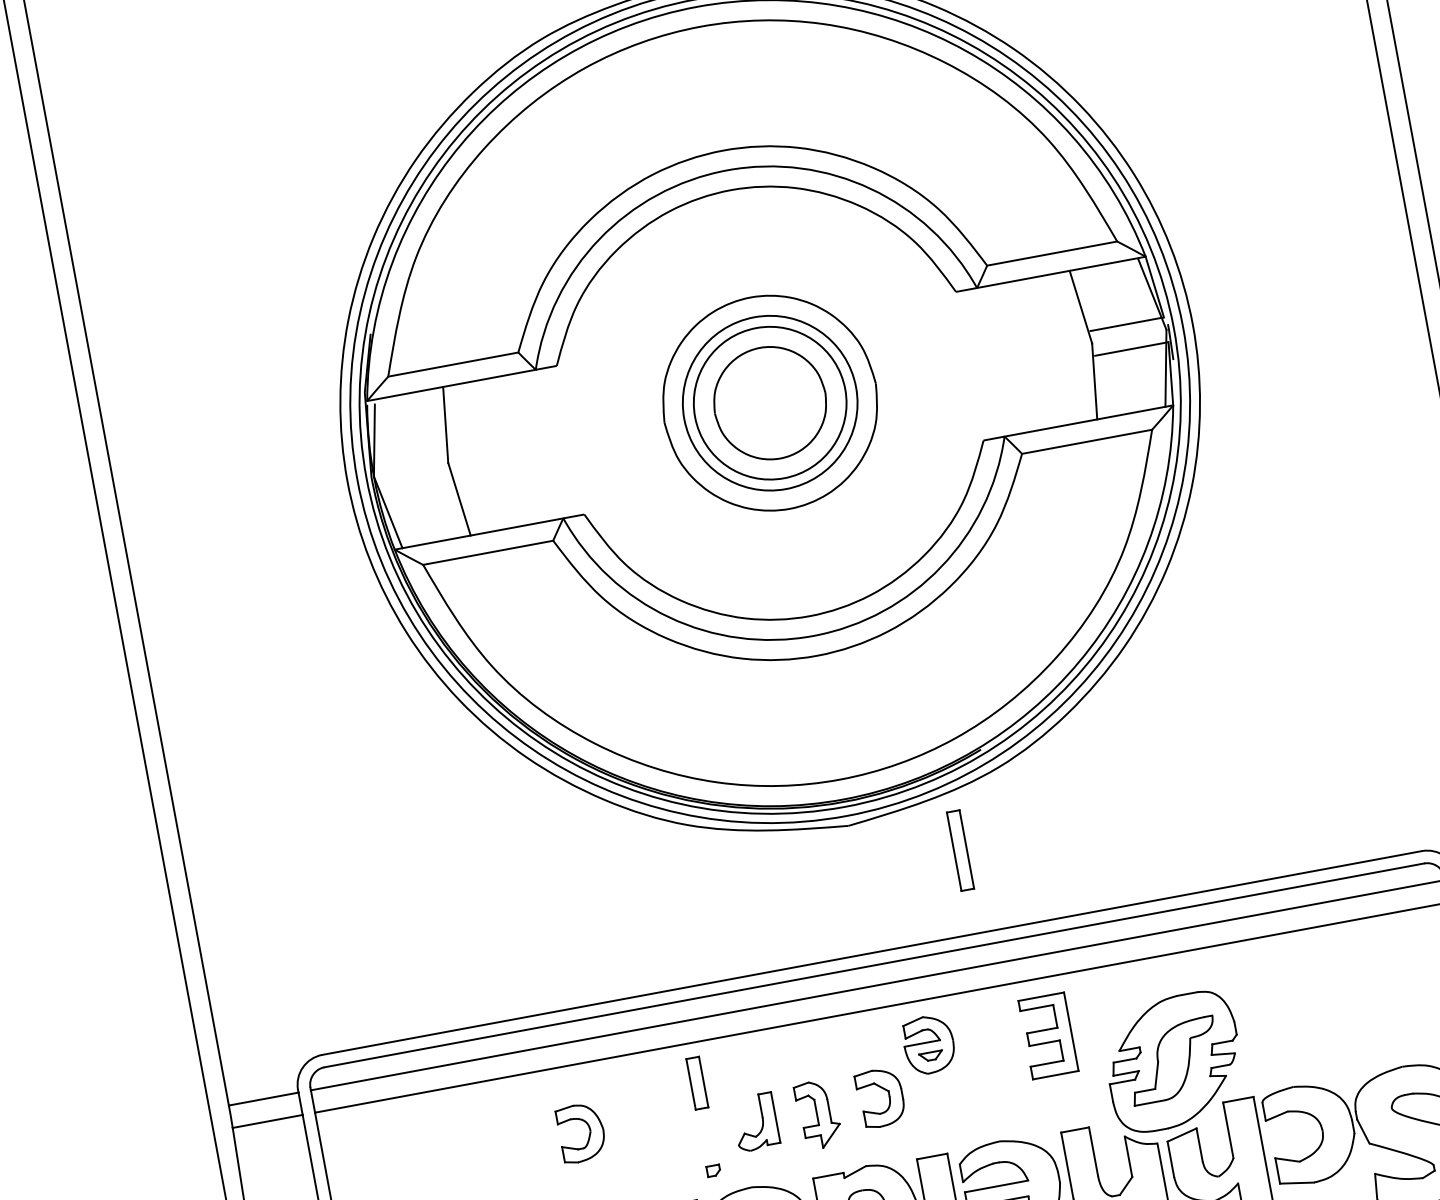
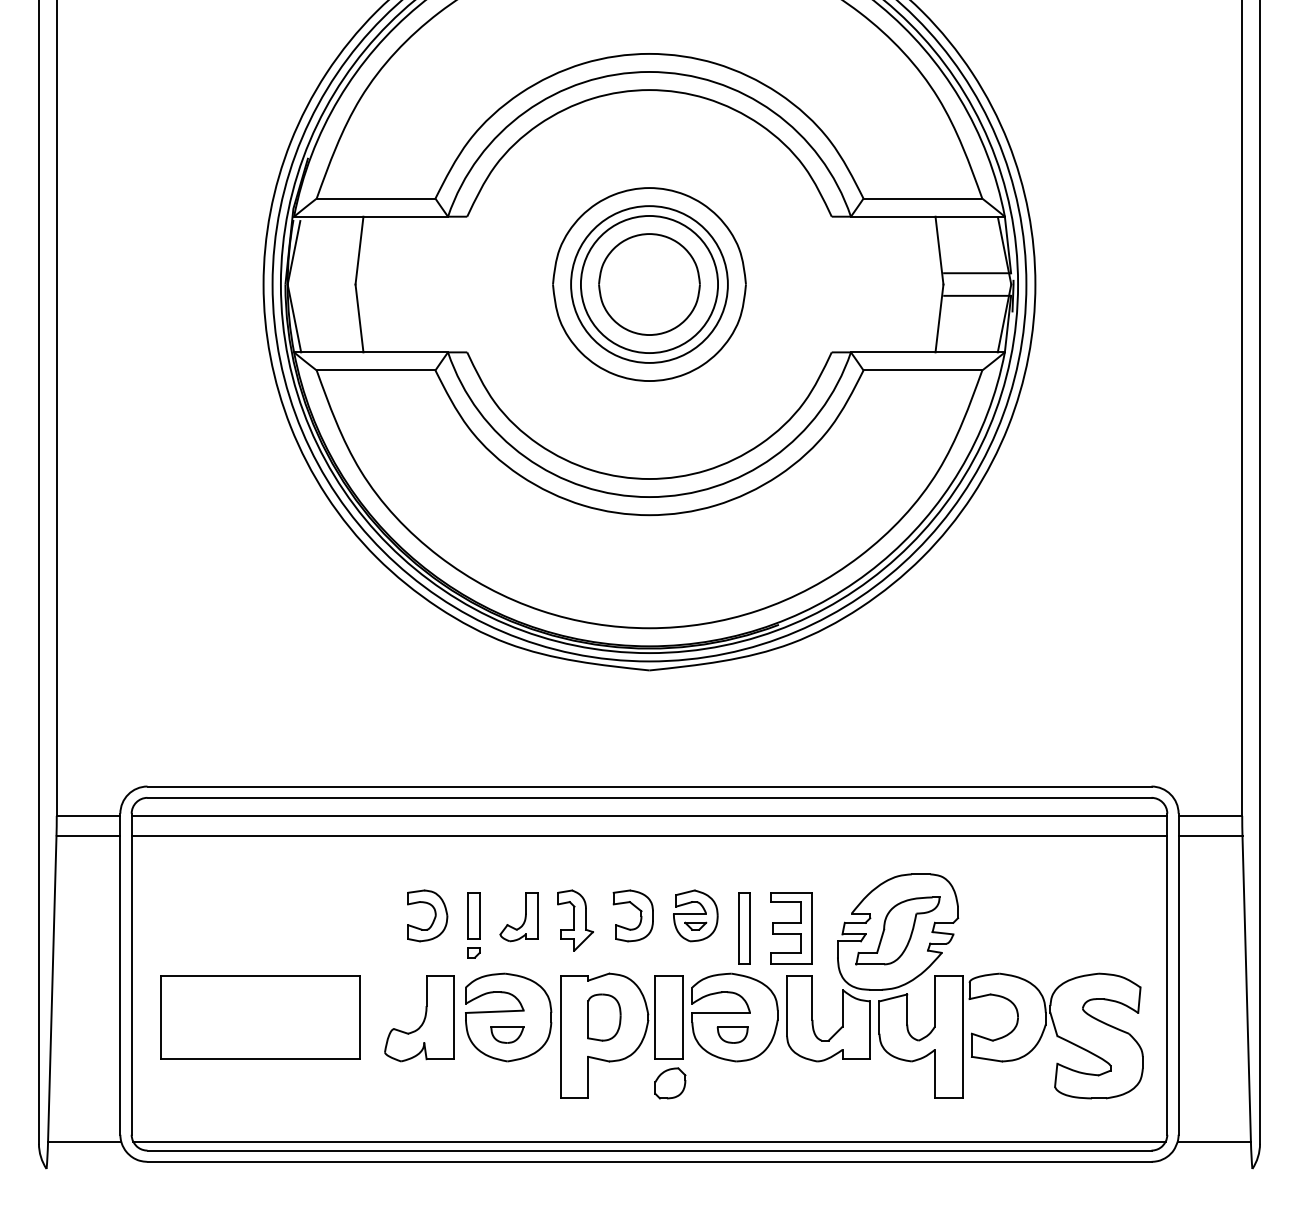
part: (960, 850) -> (744, 928), moved
part: (1048, 1035) -> (791, 928), moved
part: (928, 1044) -> (695, 915), moved
part: (696, 1082) -> (473, 915), moved
part: (588, 1134) -> (433, 918), moved

